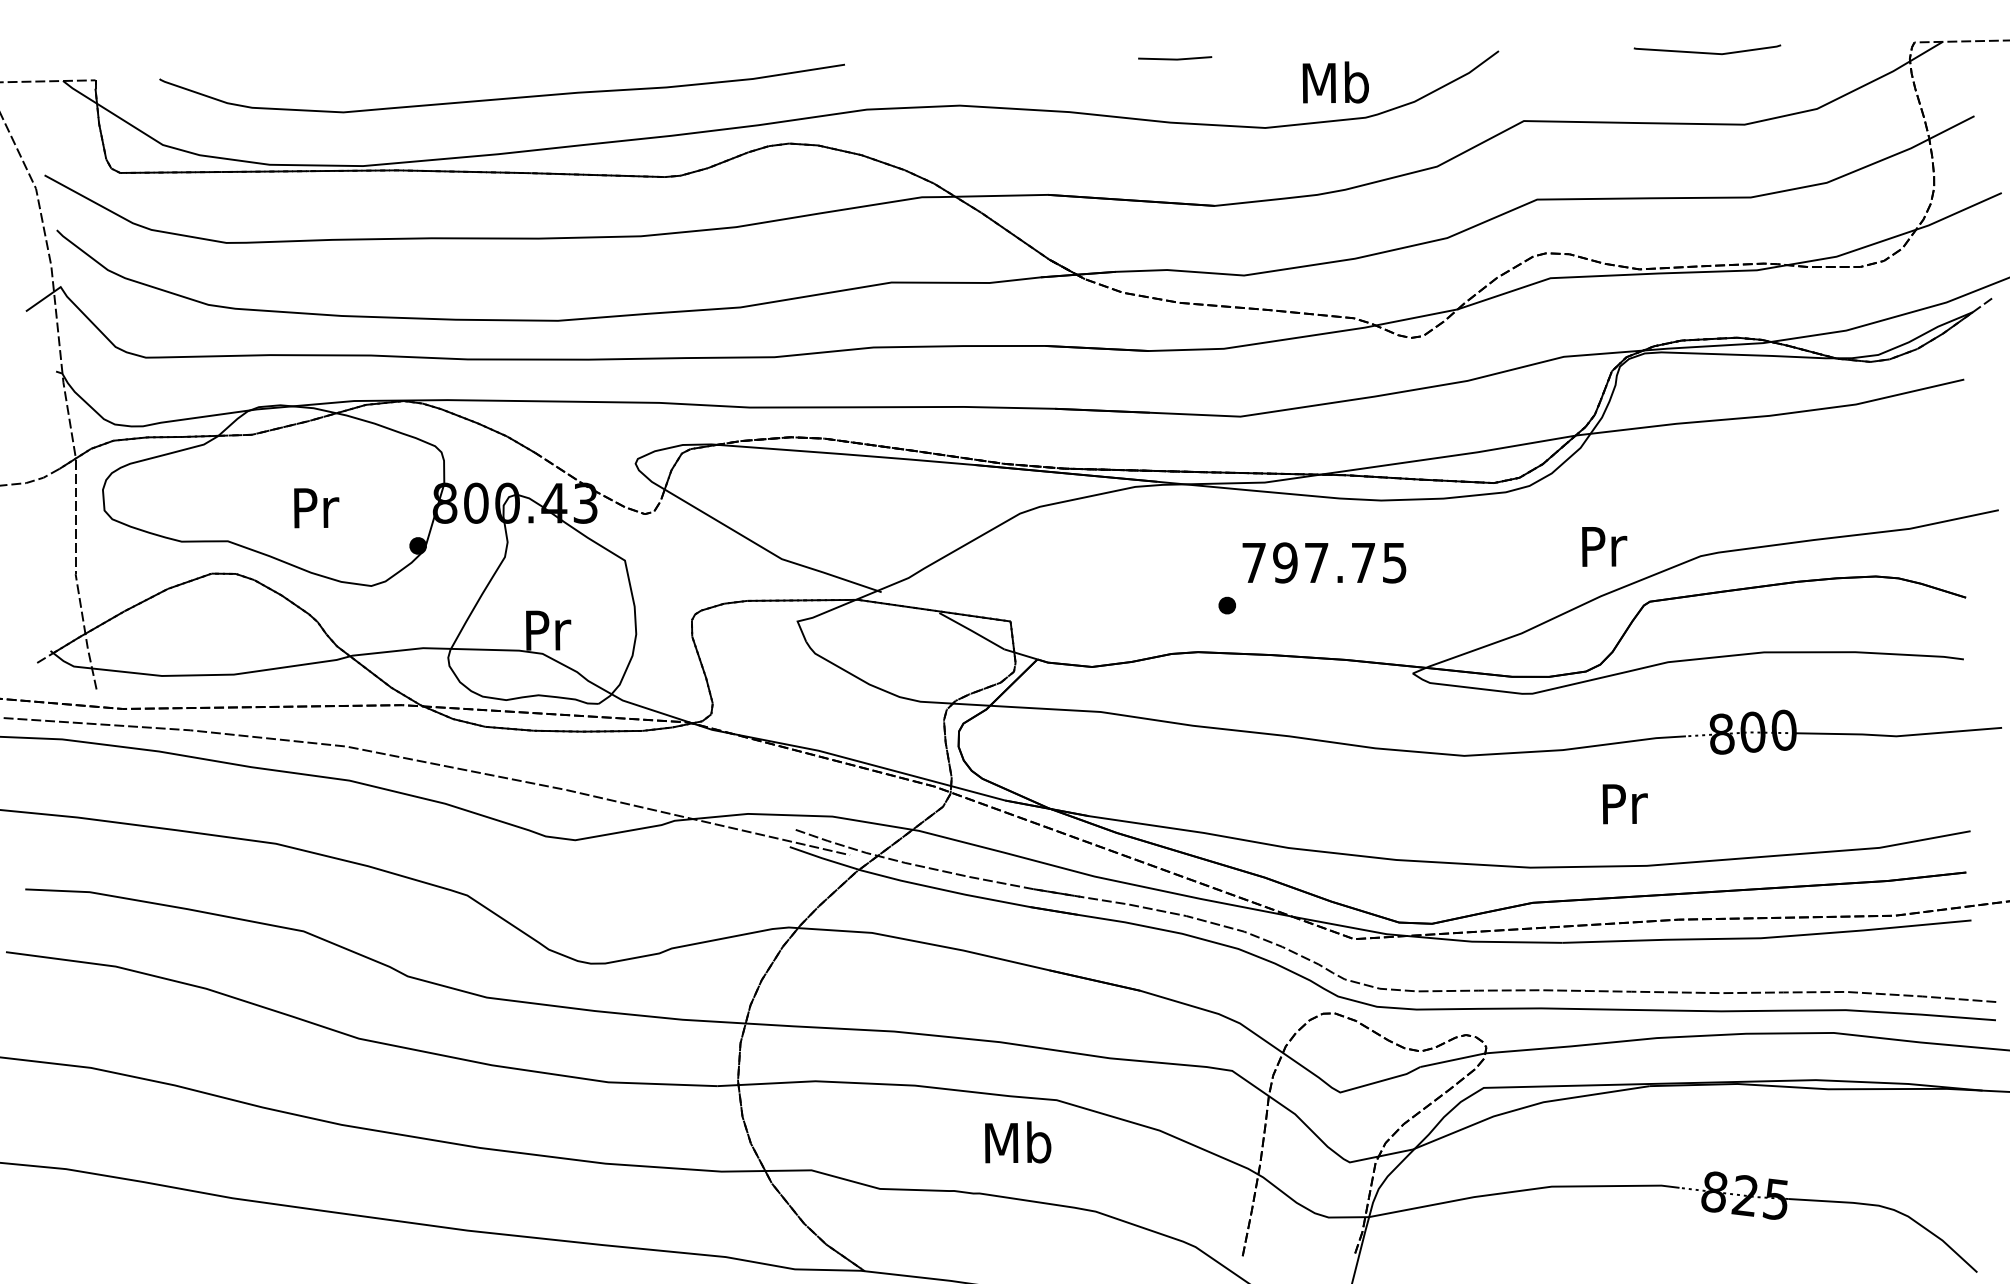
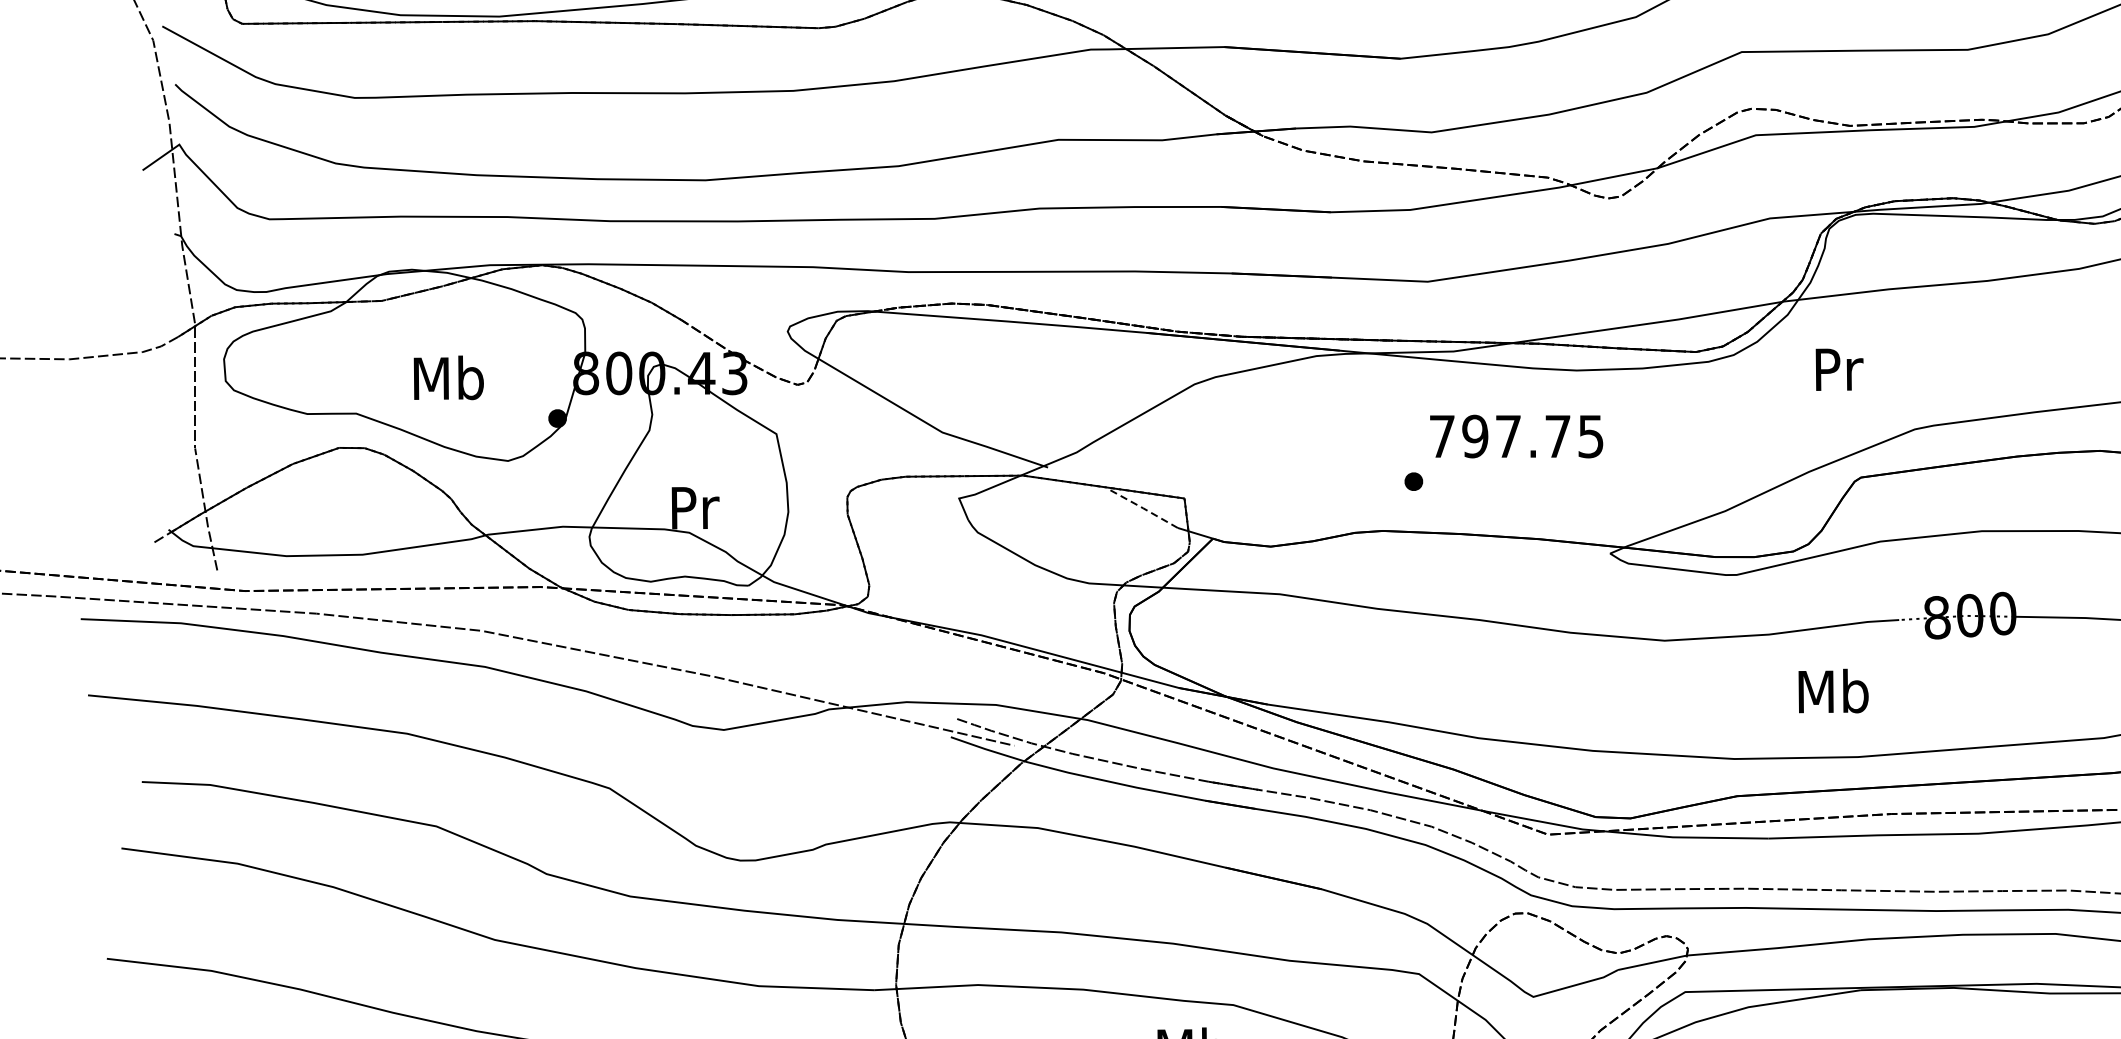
text: (315, 507) -> (448, 377), Pr -> Mb
text: (1604, 546) -> (1839, 369), moved
line: (971, 630) -> (1143, 508), solid -> dashed
text: (1623, 803) -> (1833, 691), Pr -> Mb

